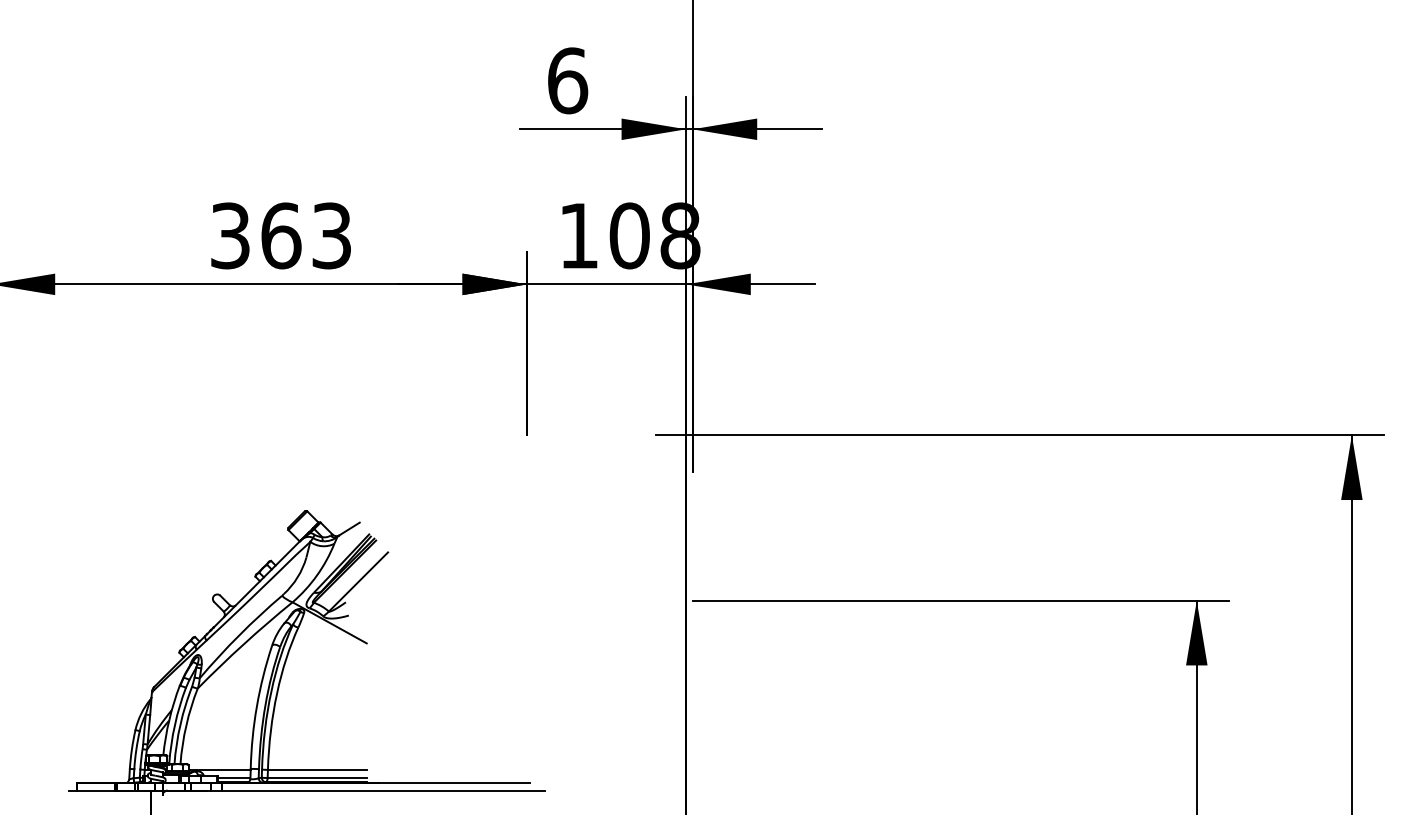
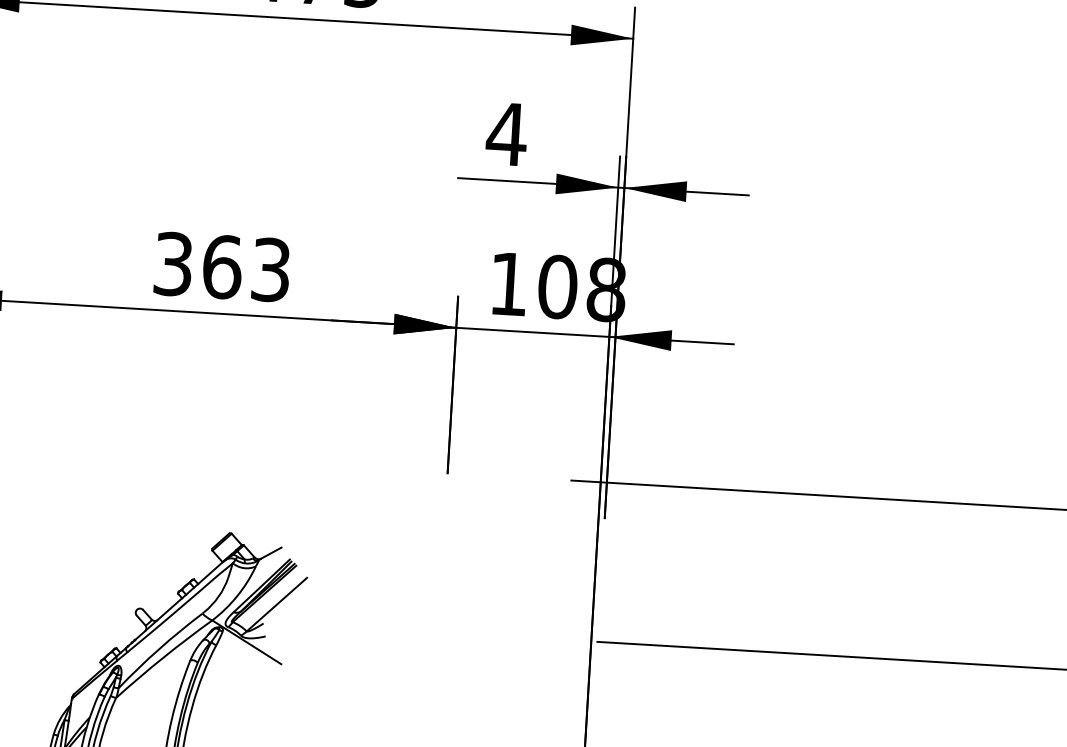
text: (567, 80) -> (506, 133), 6 -> 4

